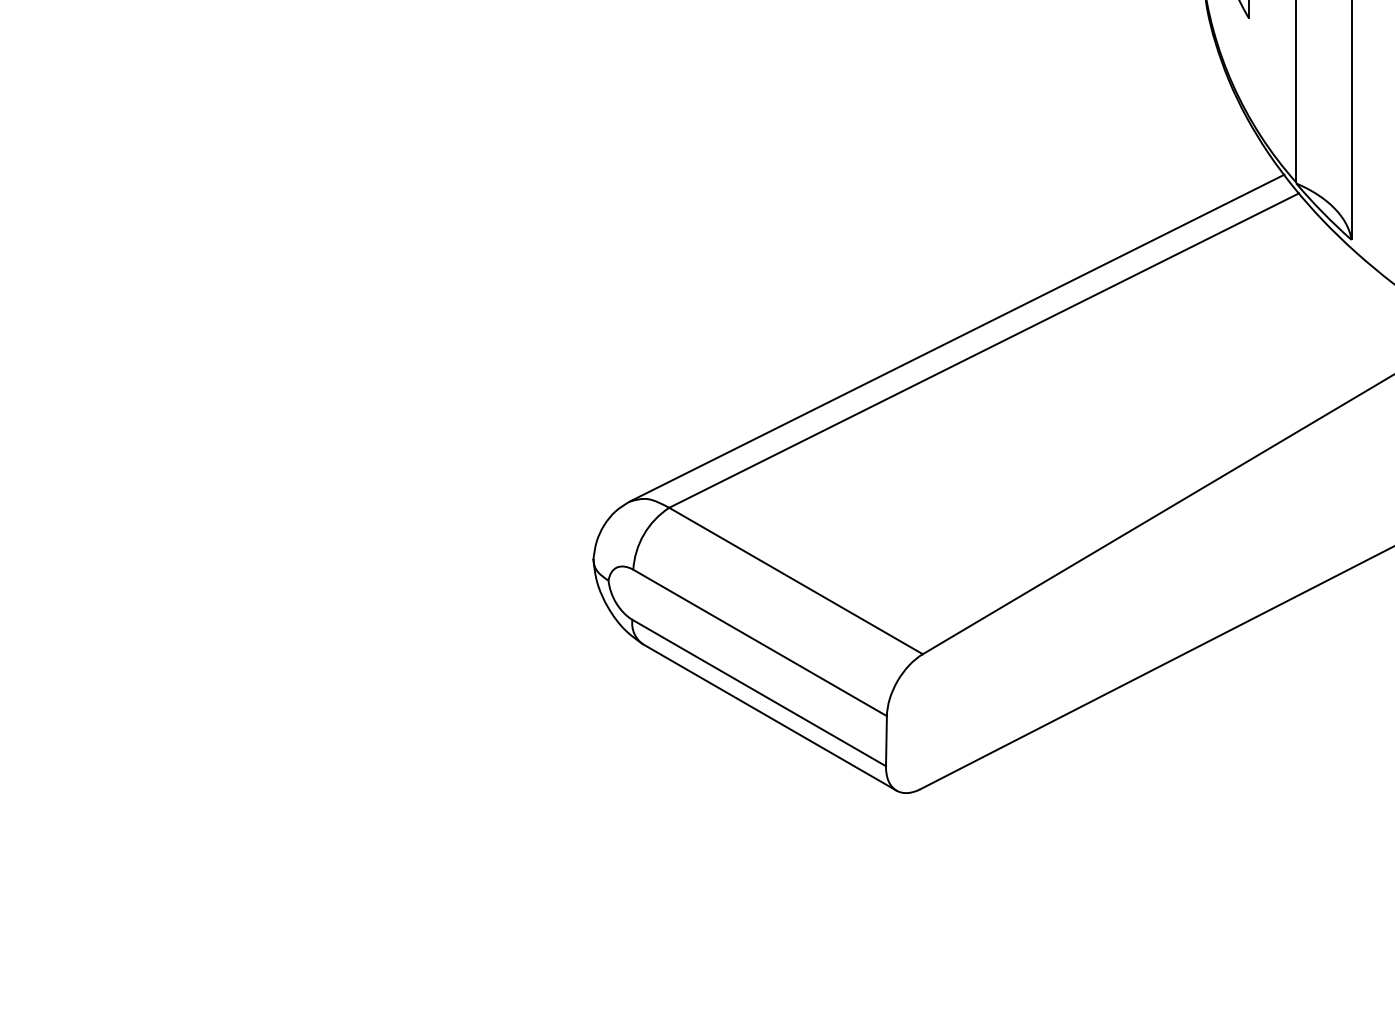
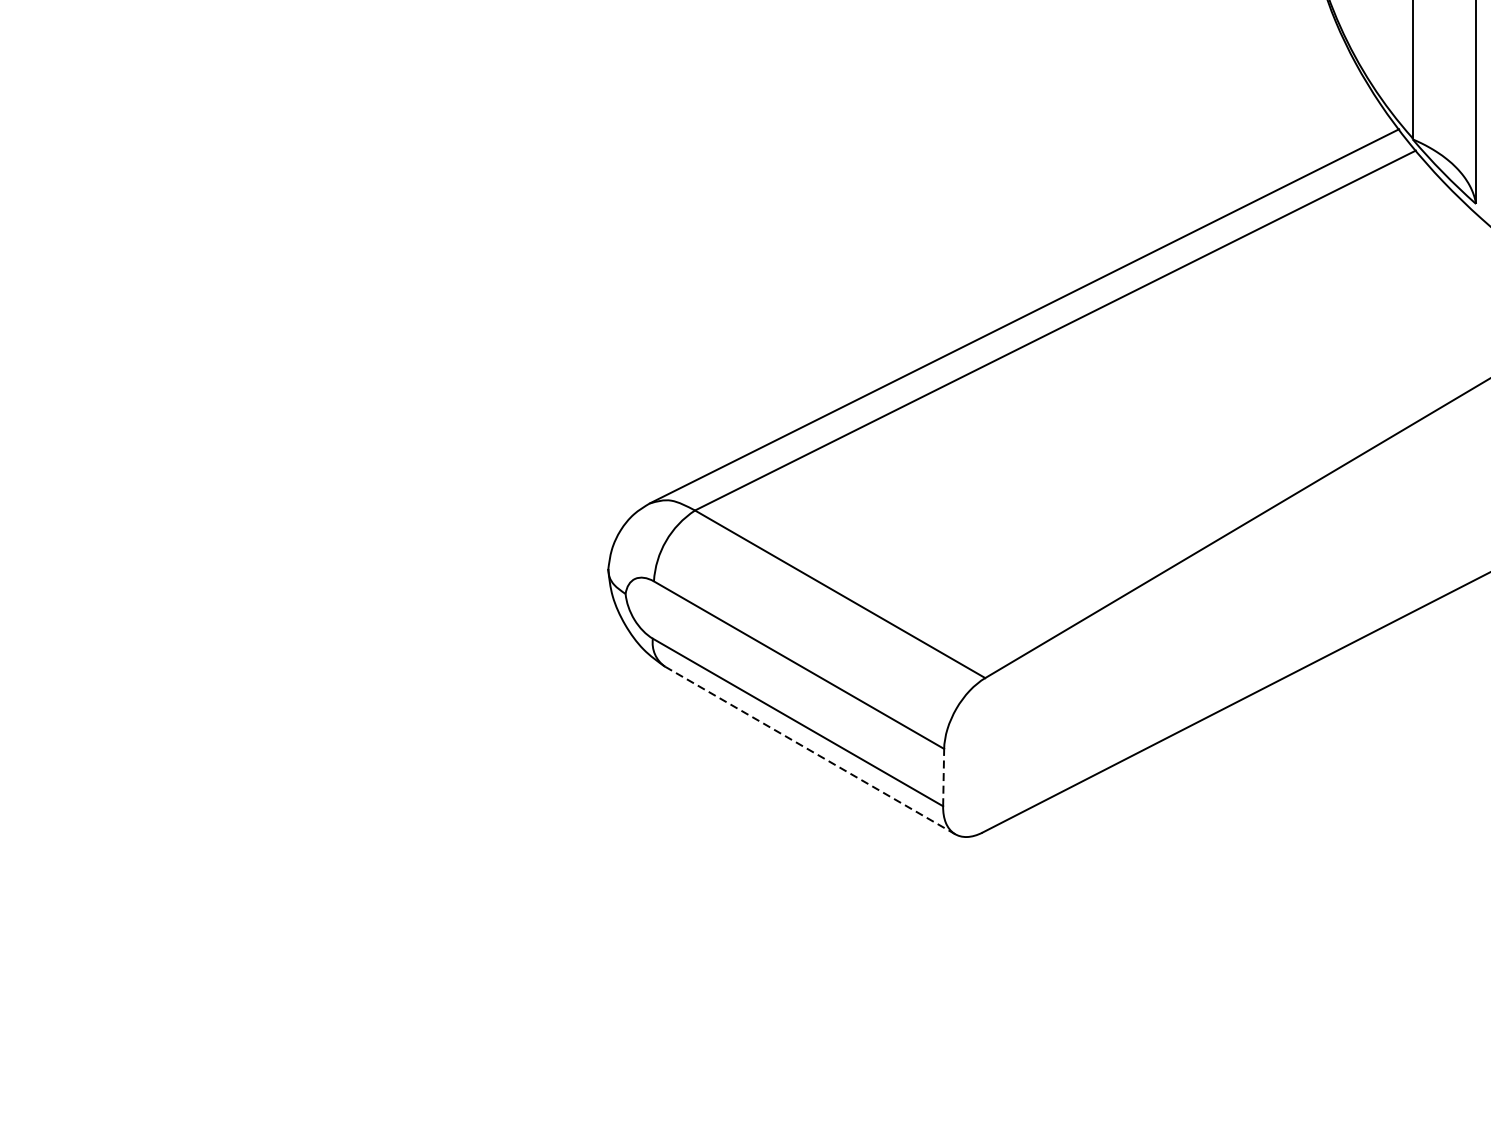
line: (770, 717) -> (810, 750), solid -> dashed
line: (886, 740) -> (943, 776), solid -> dashed

